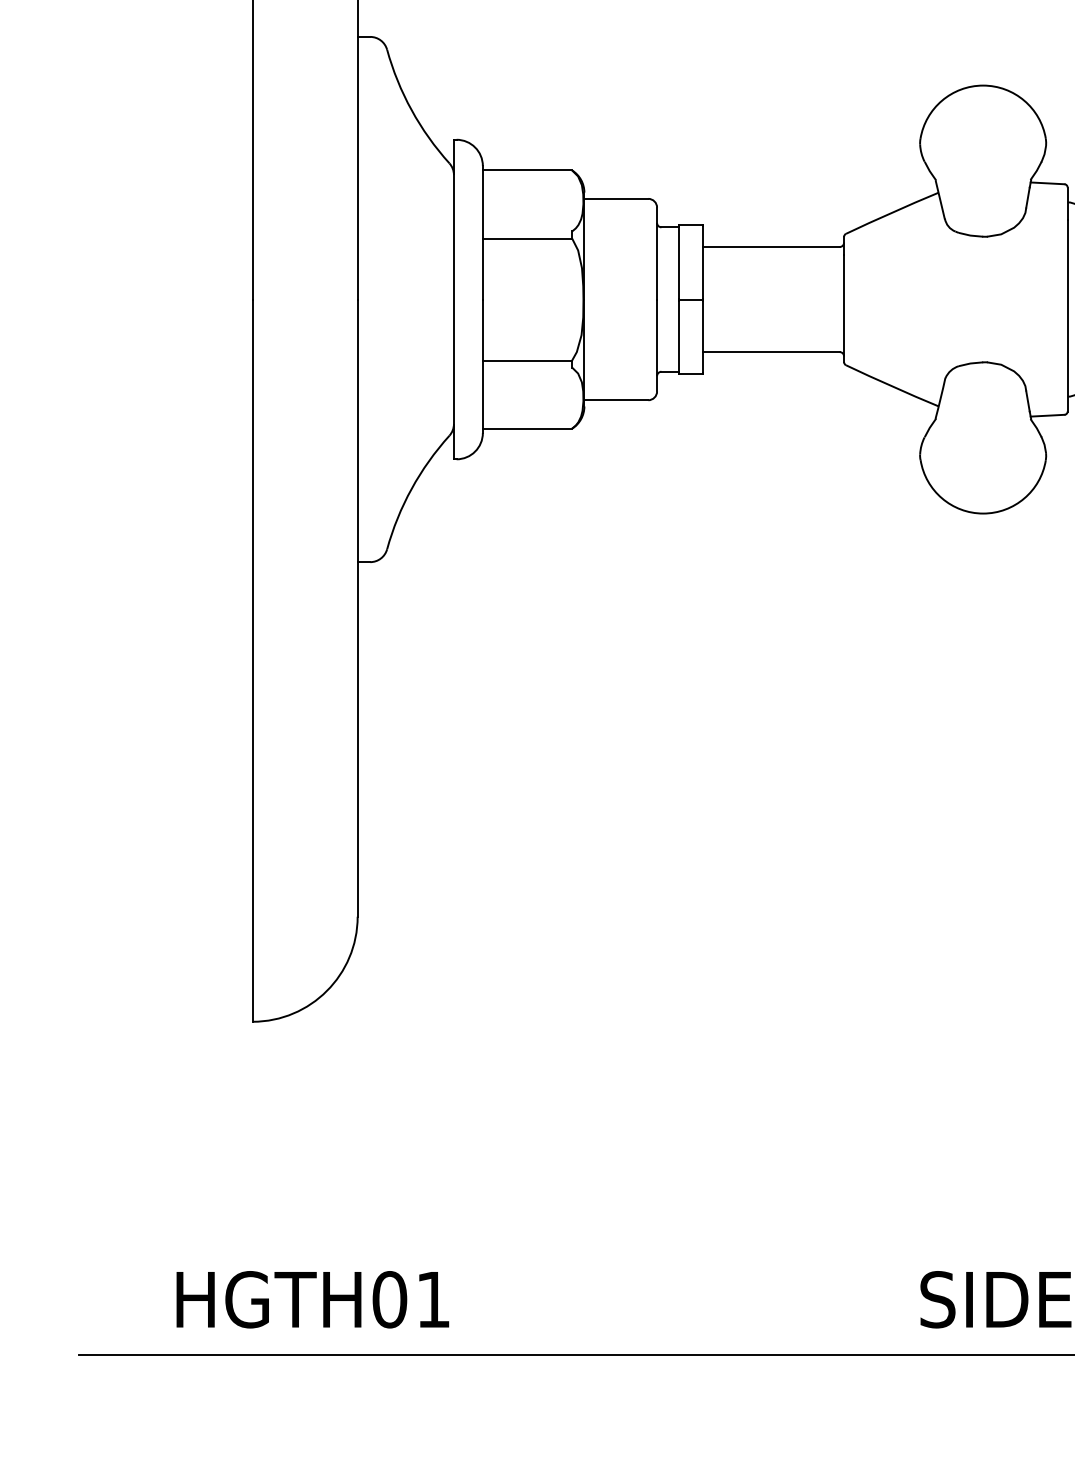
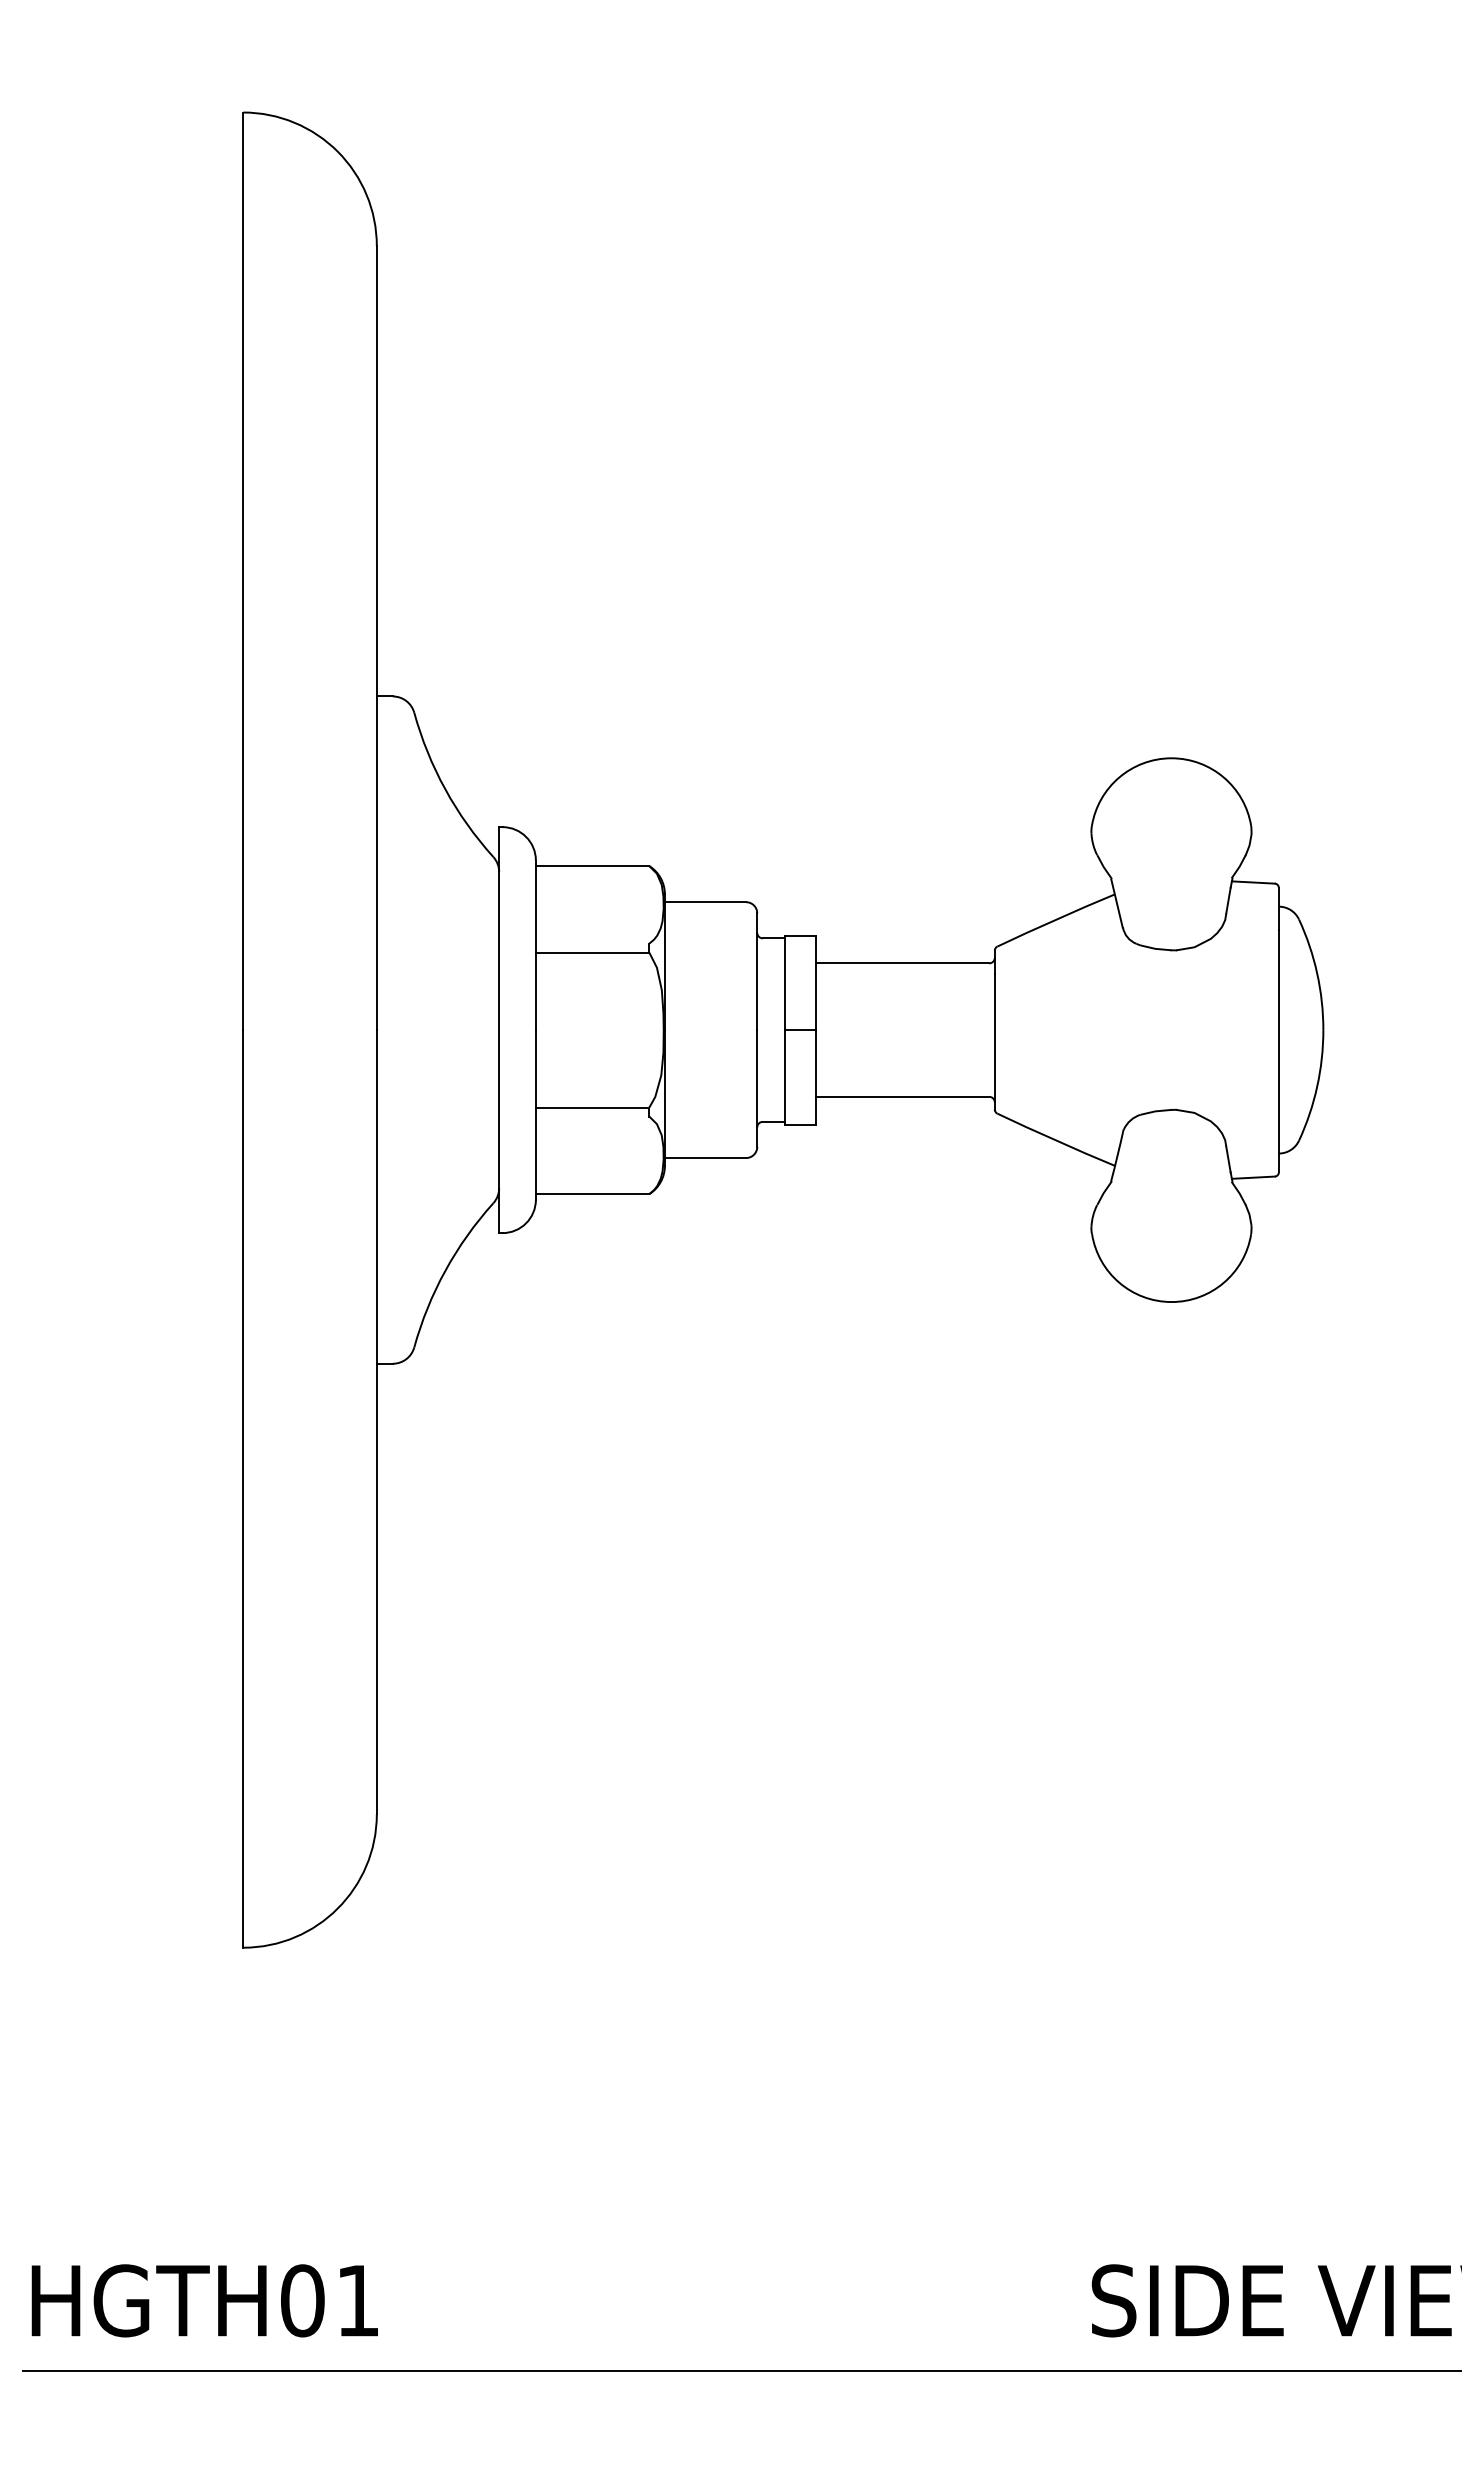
text: (312, 1299) -> (204, 2300), moved

